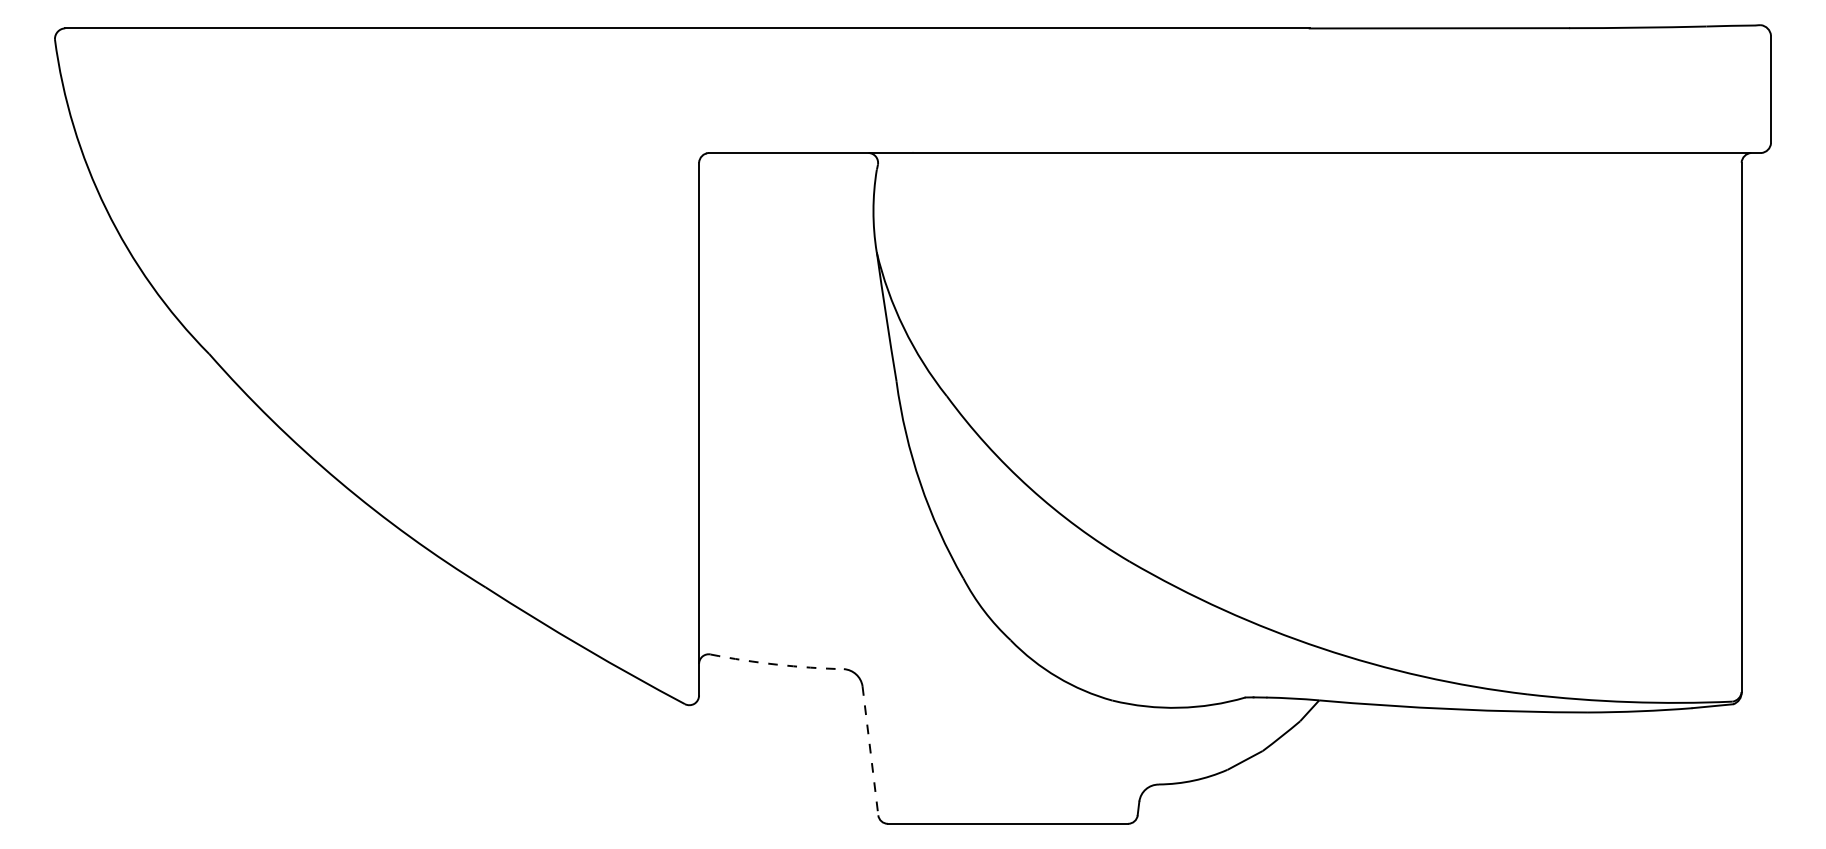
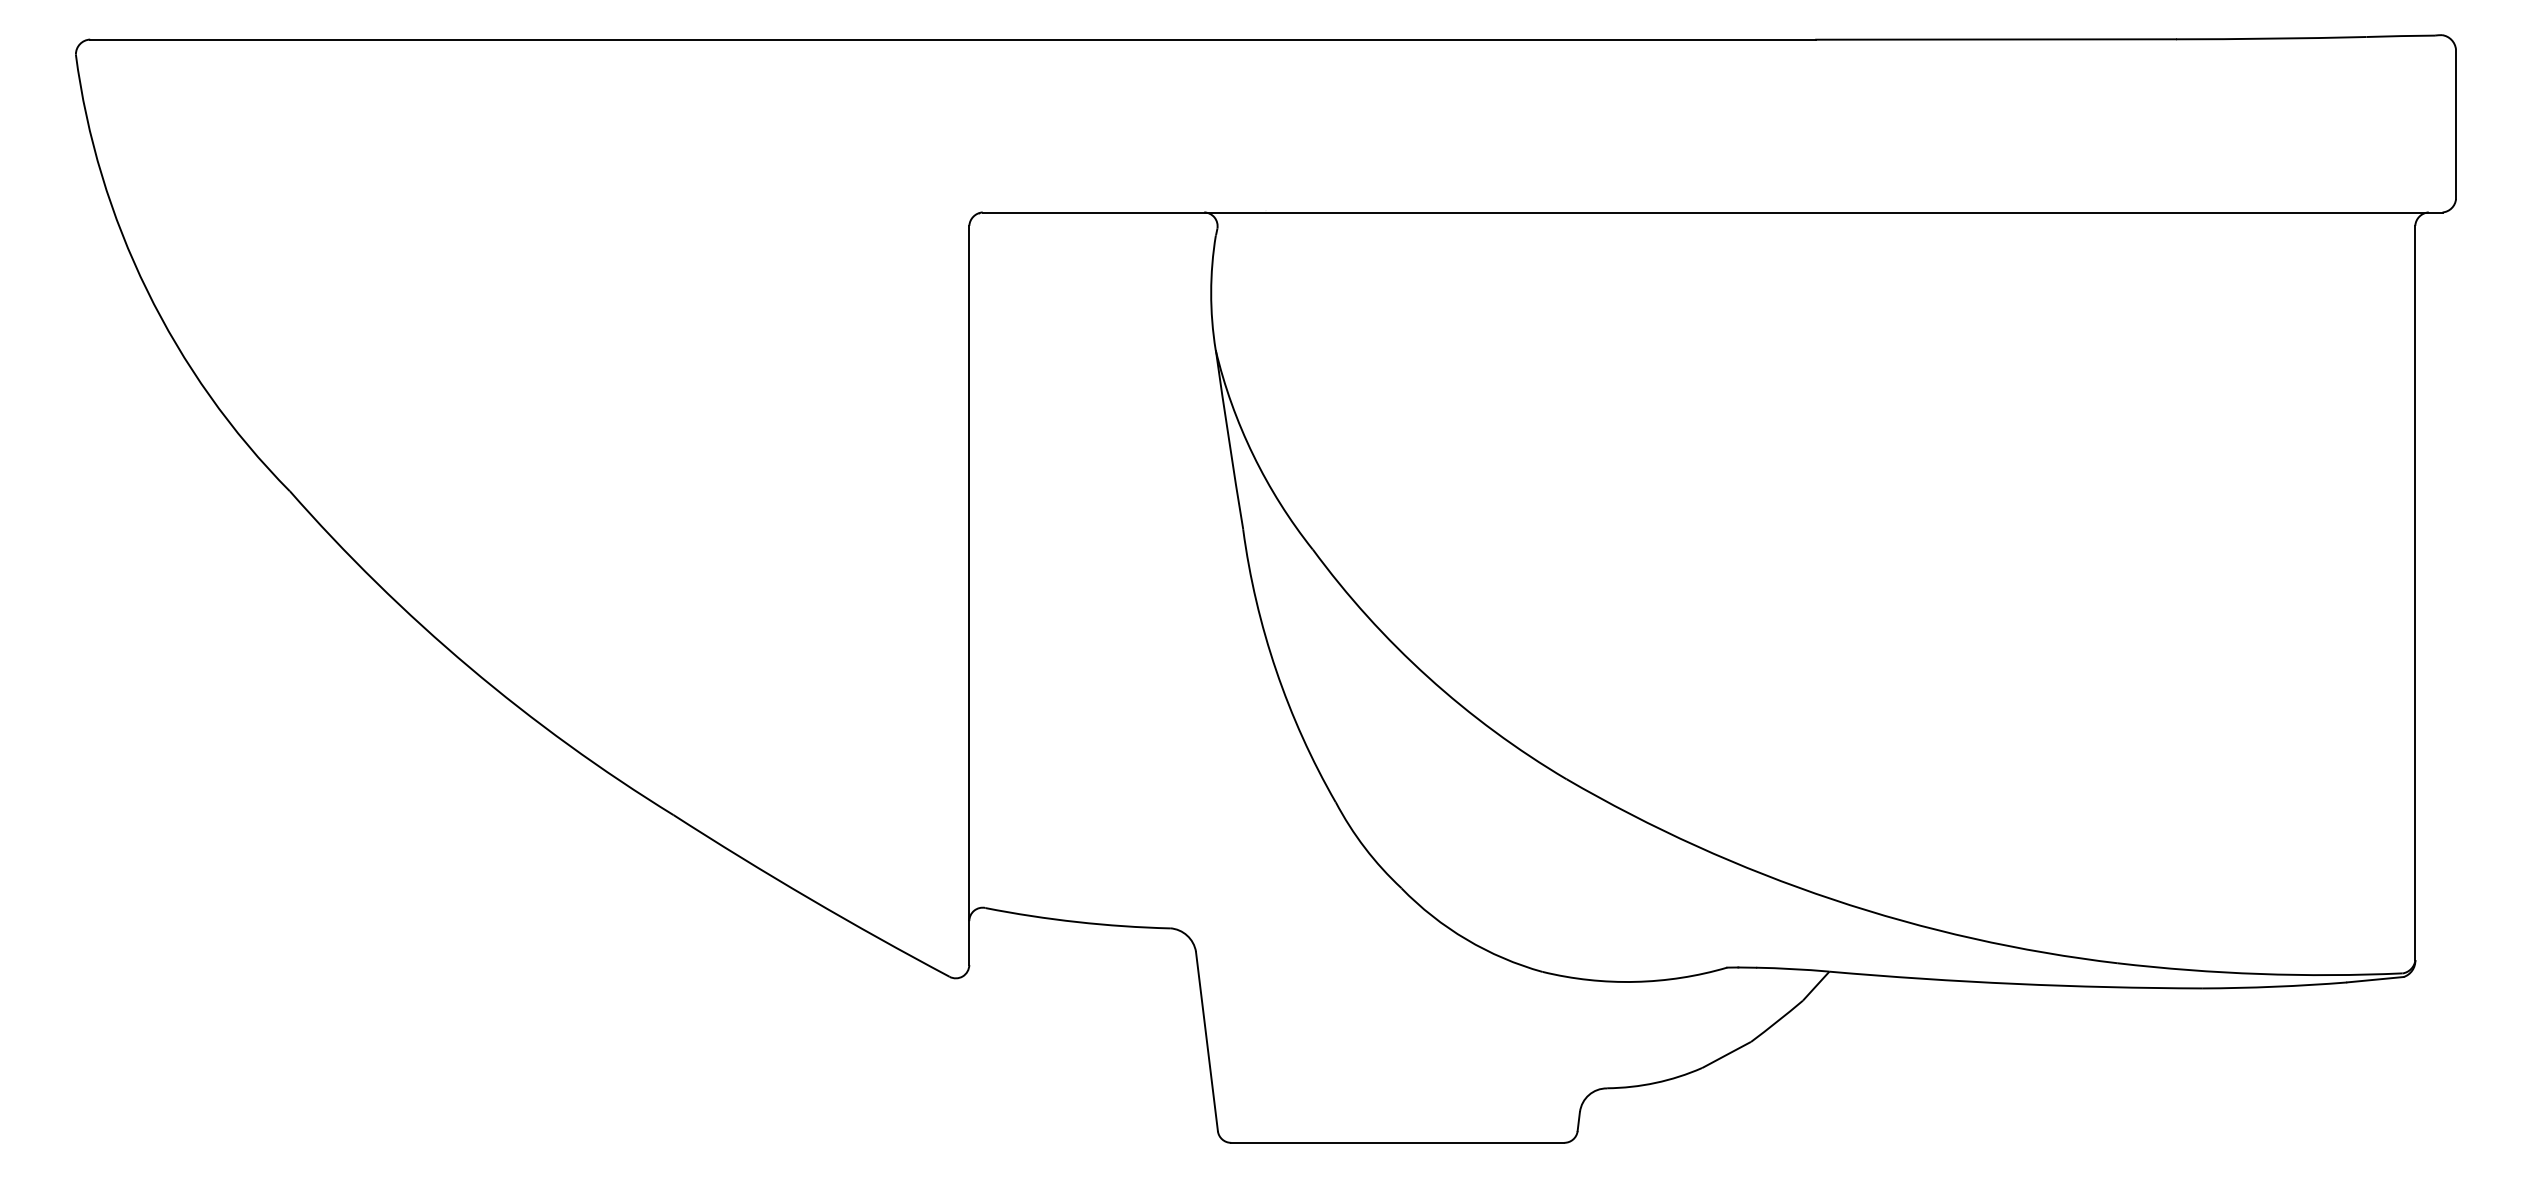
arc: (777, 664) -> (1077, 922), dashed -> solid
line: (870, 750) -> (1207, 1041), dashed -> solid

